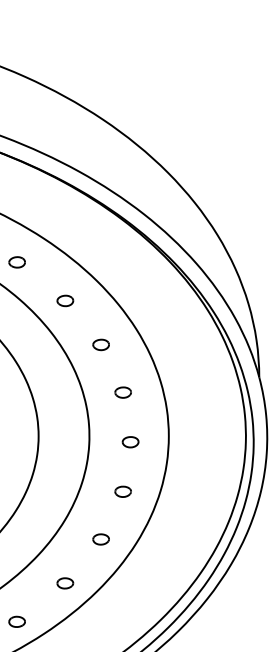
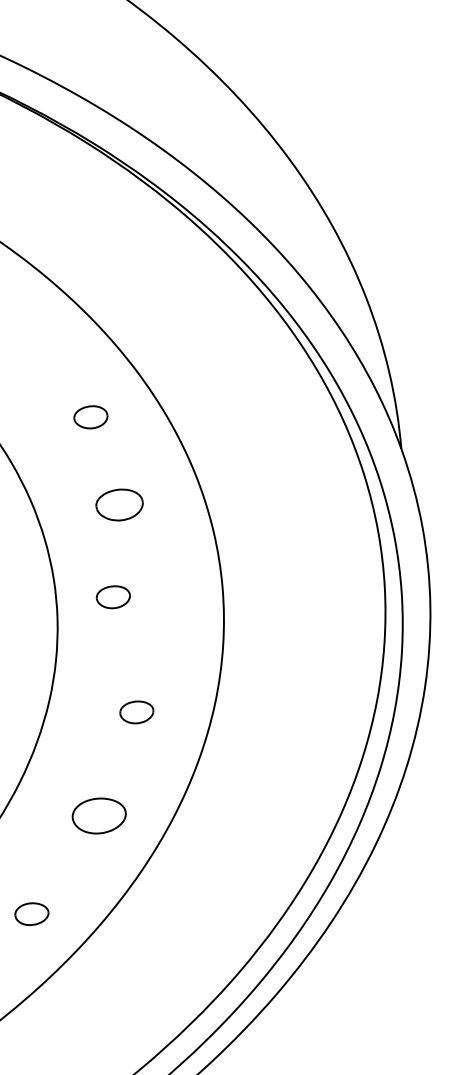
part: (100, 344) -> (89, 416), moved
part: (122, 392) -> (117, 504), size x1.4
part: (130, 442) -> (113, 597), moved
part: (100, 539) -> (97, 816), size x1.6

